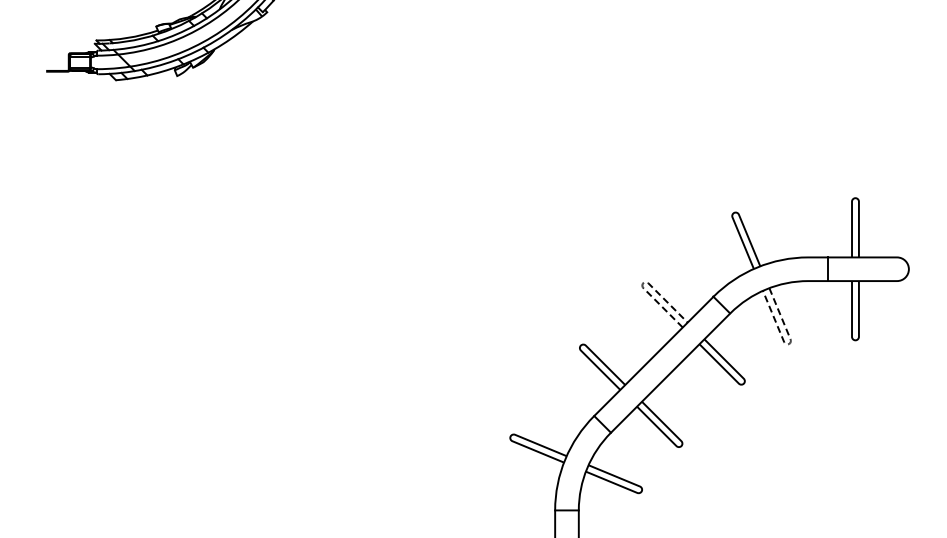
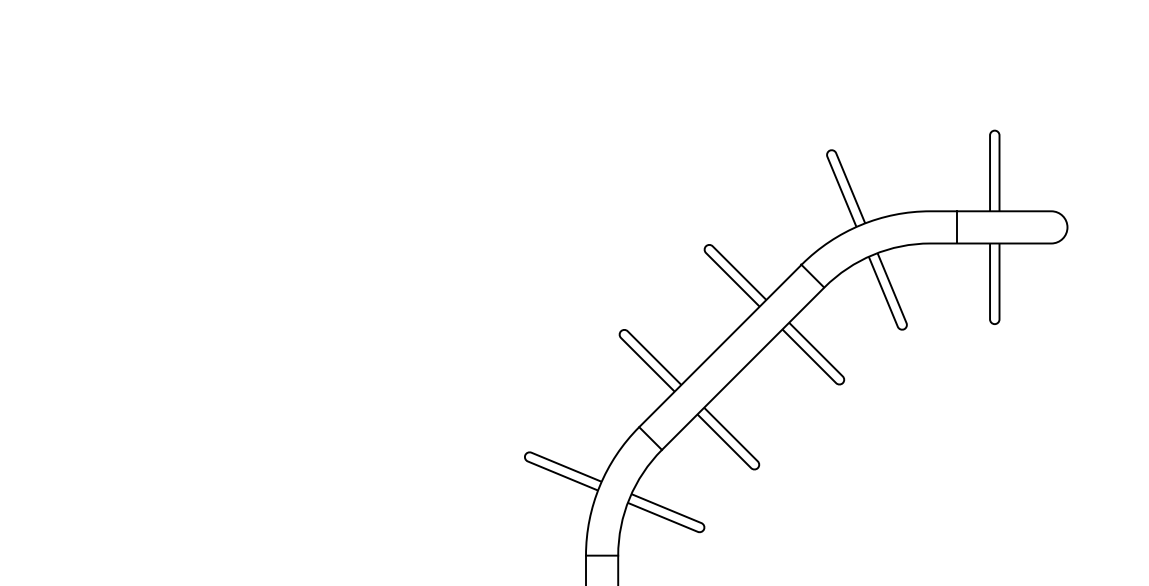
line: (643, 283) -> (706, 246), dashed -> solid
line: (788, 344) -> (903, 329), dashed -> solid

